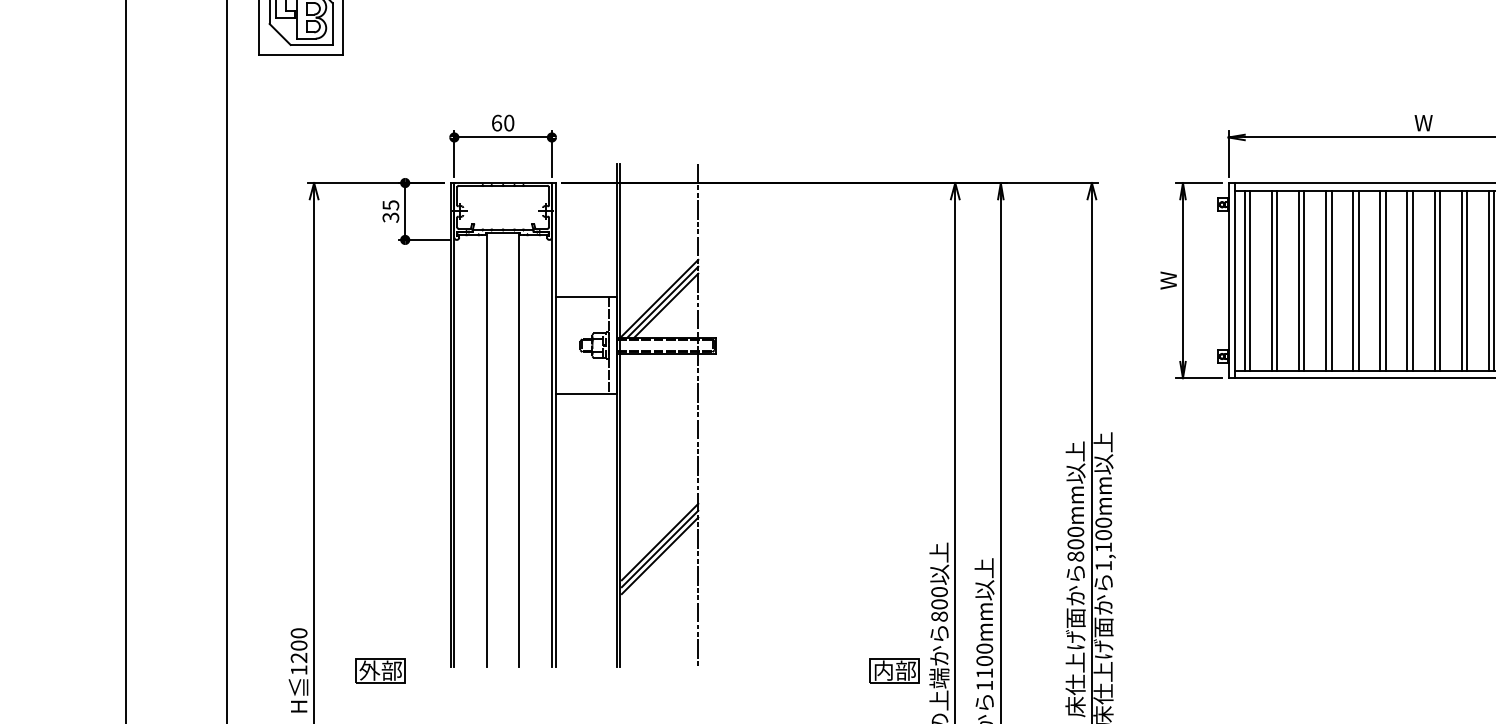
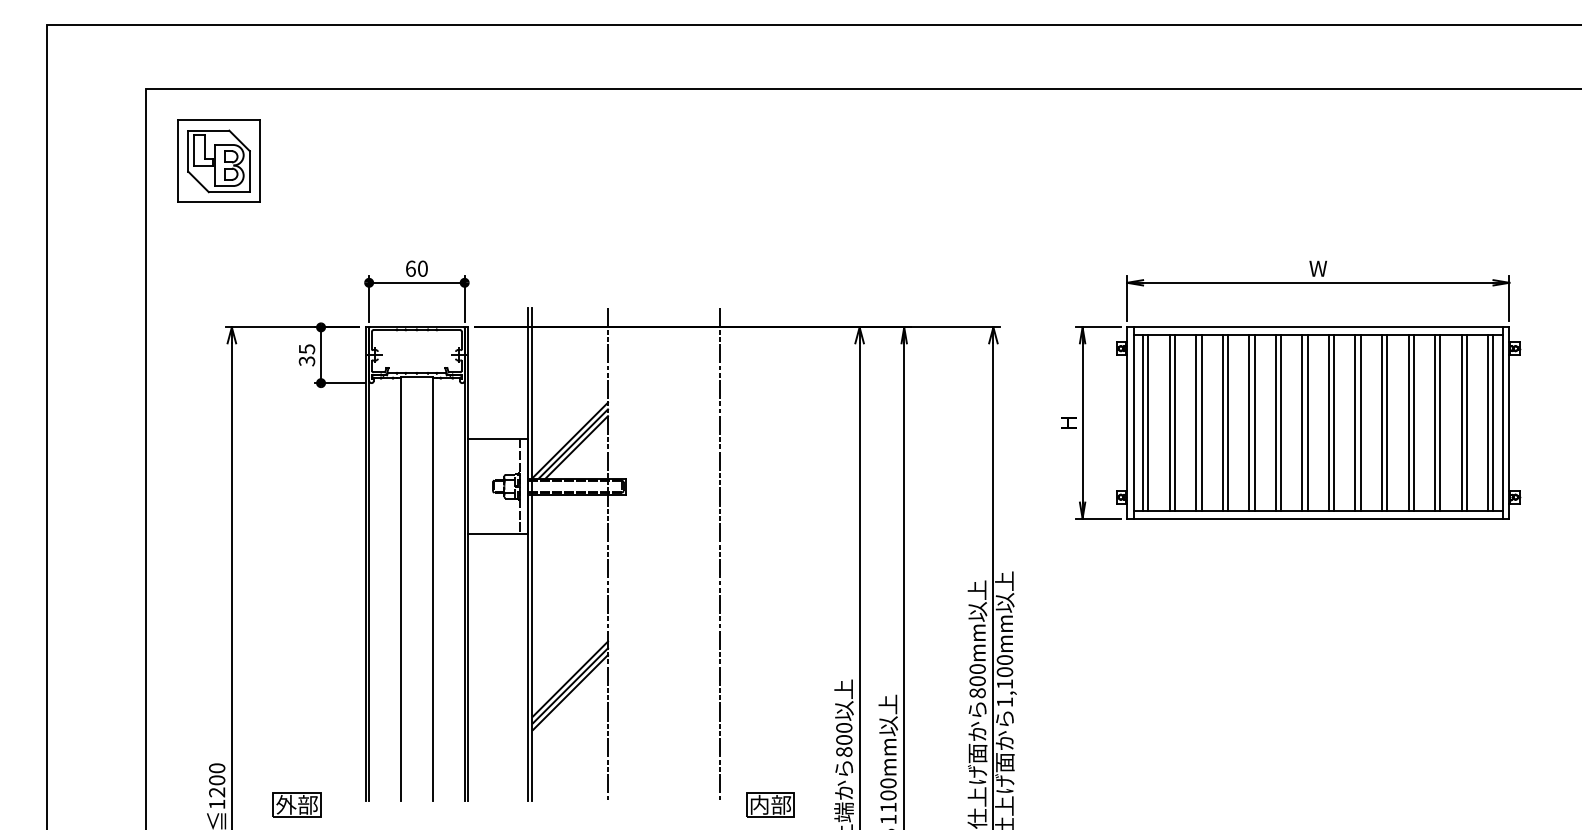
text: (1168, 280) -> (1068, 422), W -> H
line: (812, 414) -> (719, 554), added
part: (894, 670) -> (770, 804), moved

